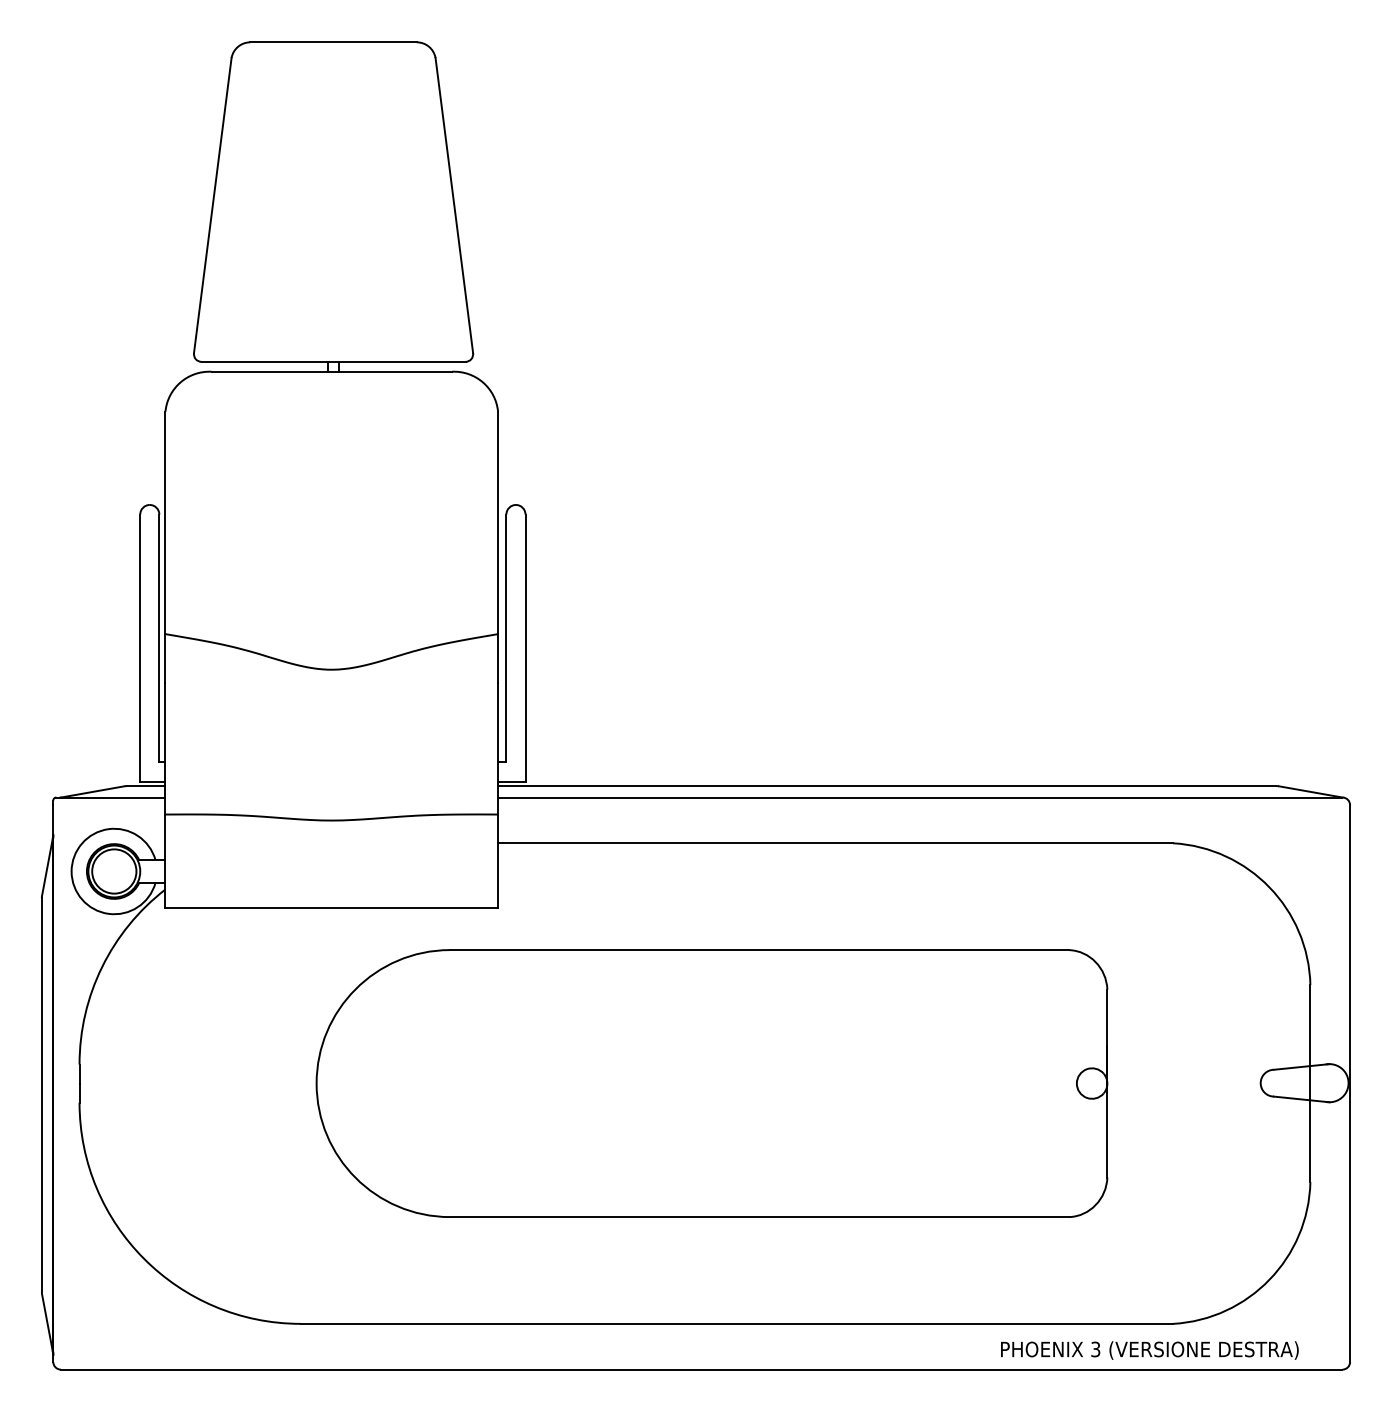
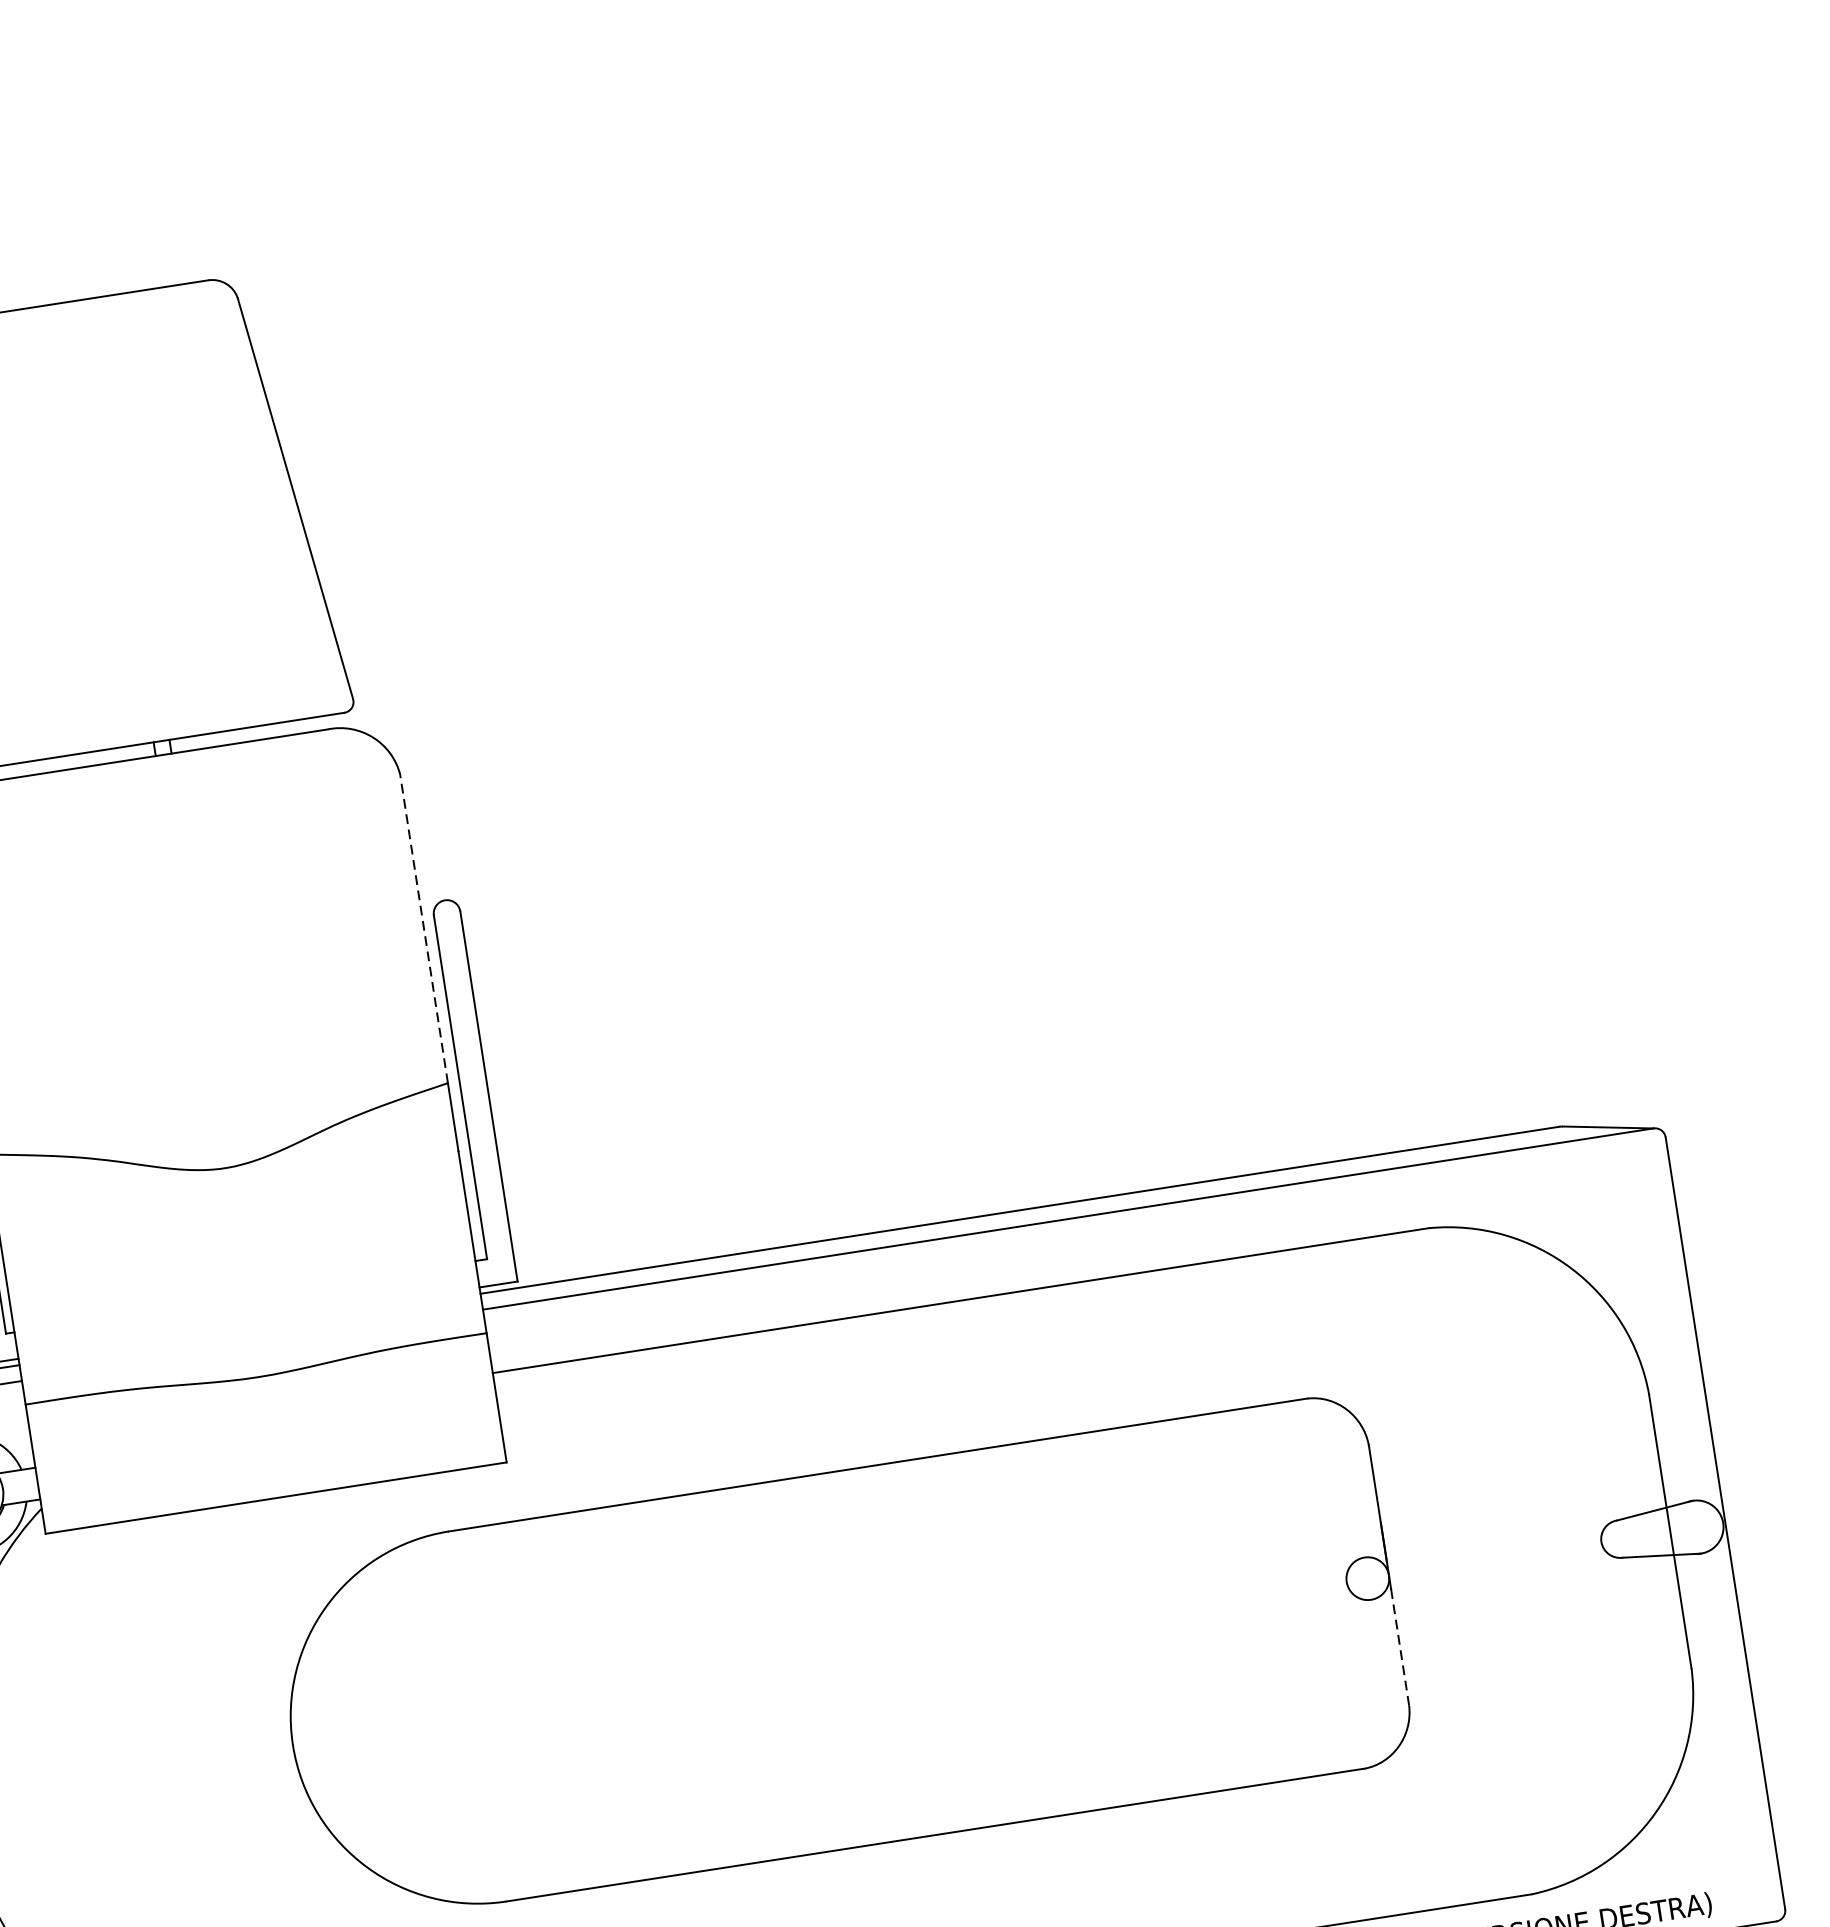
line: (498, 522) -> (424, 928), solid -> dashed
line: (1107, 1135) -> (1400, 1647), solid -> dashed

